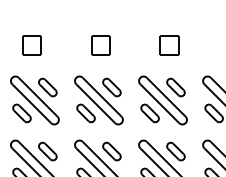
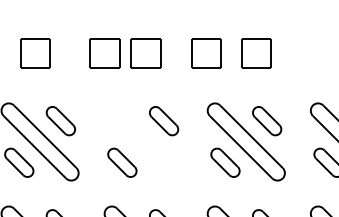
part: (74, 45) -> (103, 53), added
part: (138, 45) -> (206, 53), added
part: (98, 100) -> (142, 141), removed

